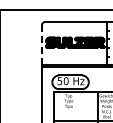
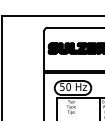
line: (41, 45) -> (43, 51), dashed -> solid

